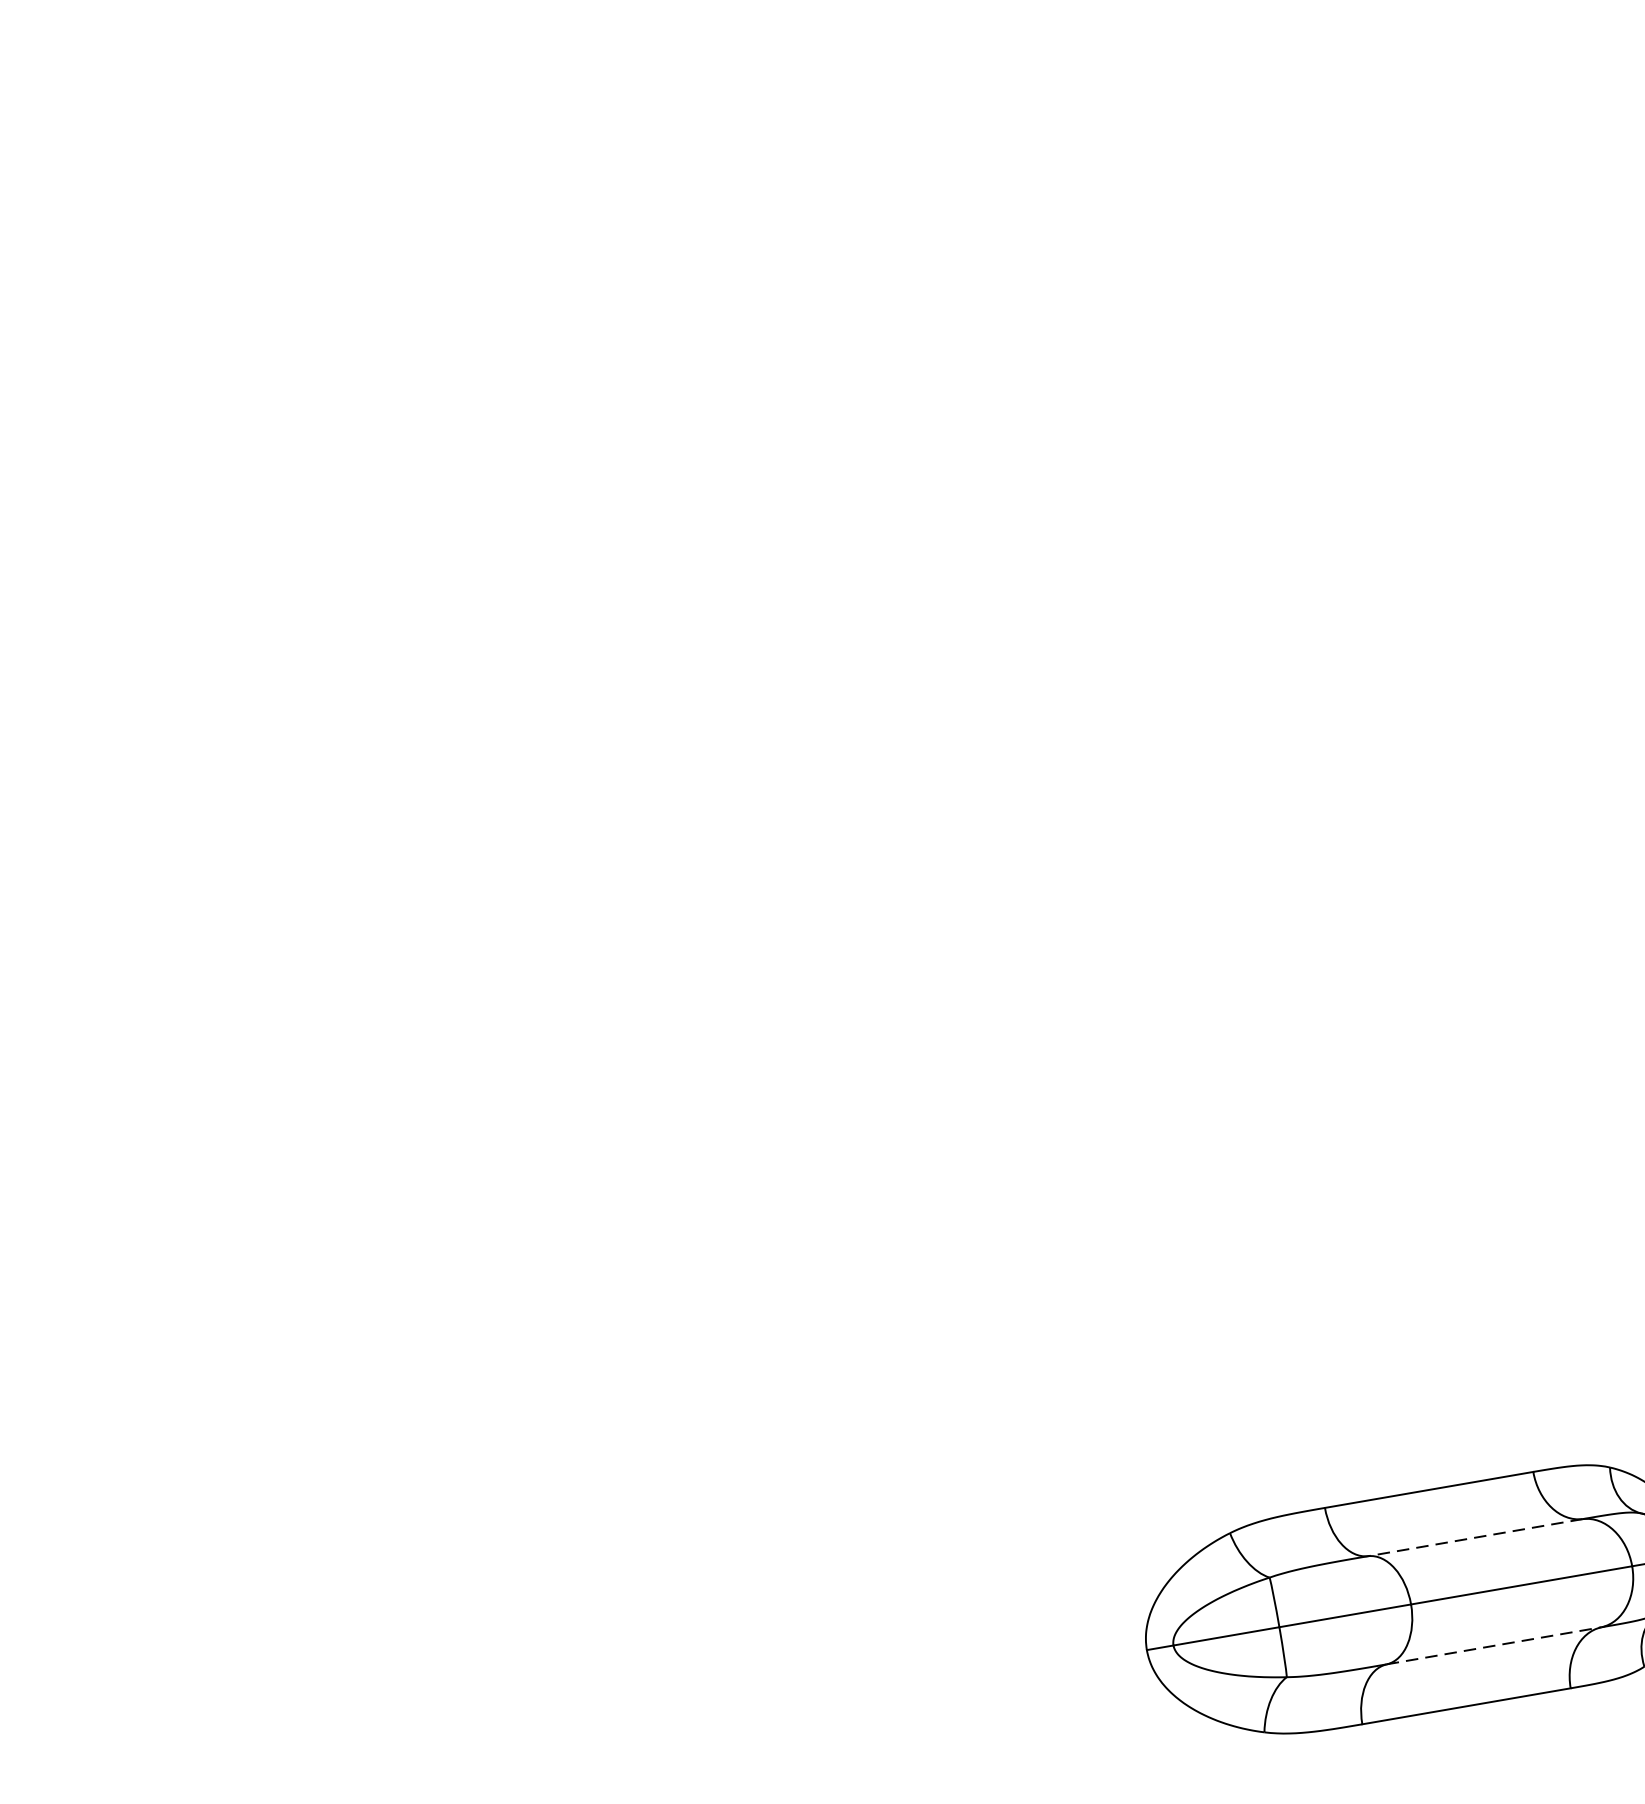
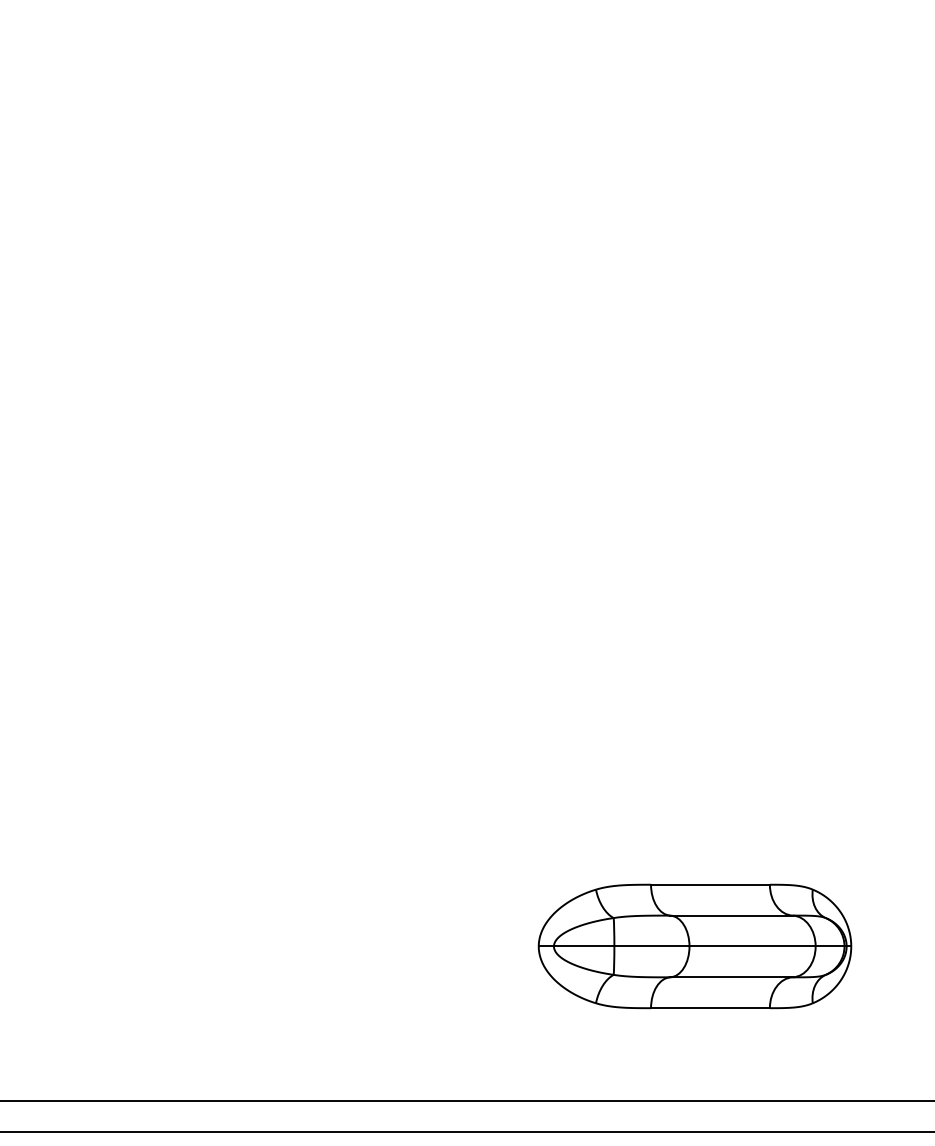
line: (1475, 1537) -> (731, 915), dashed -> solid
line: (1495, 1645) -> (732, 977), dashed -> solid

